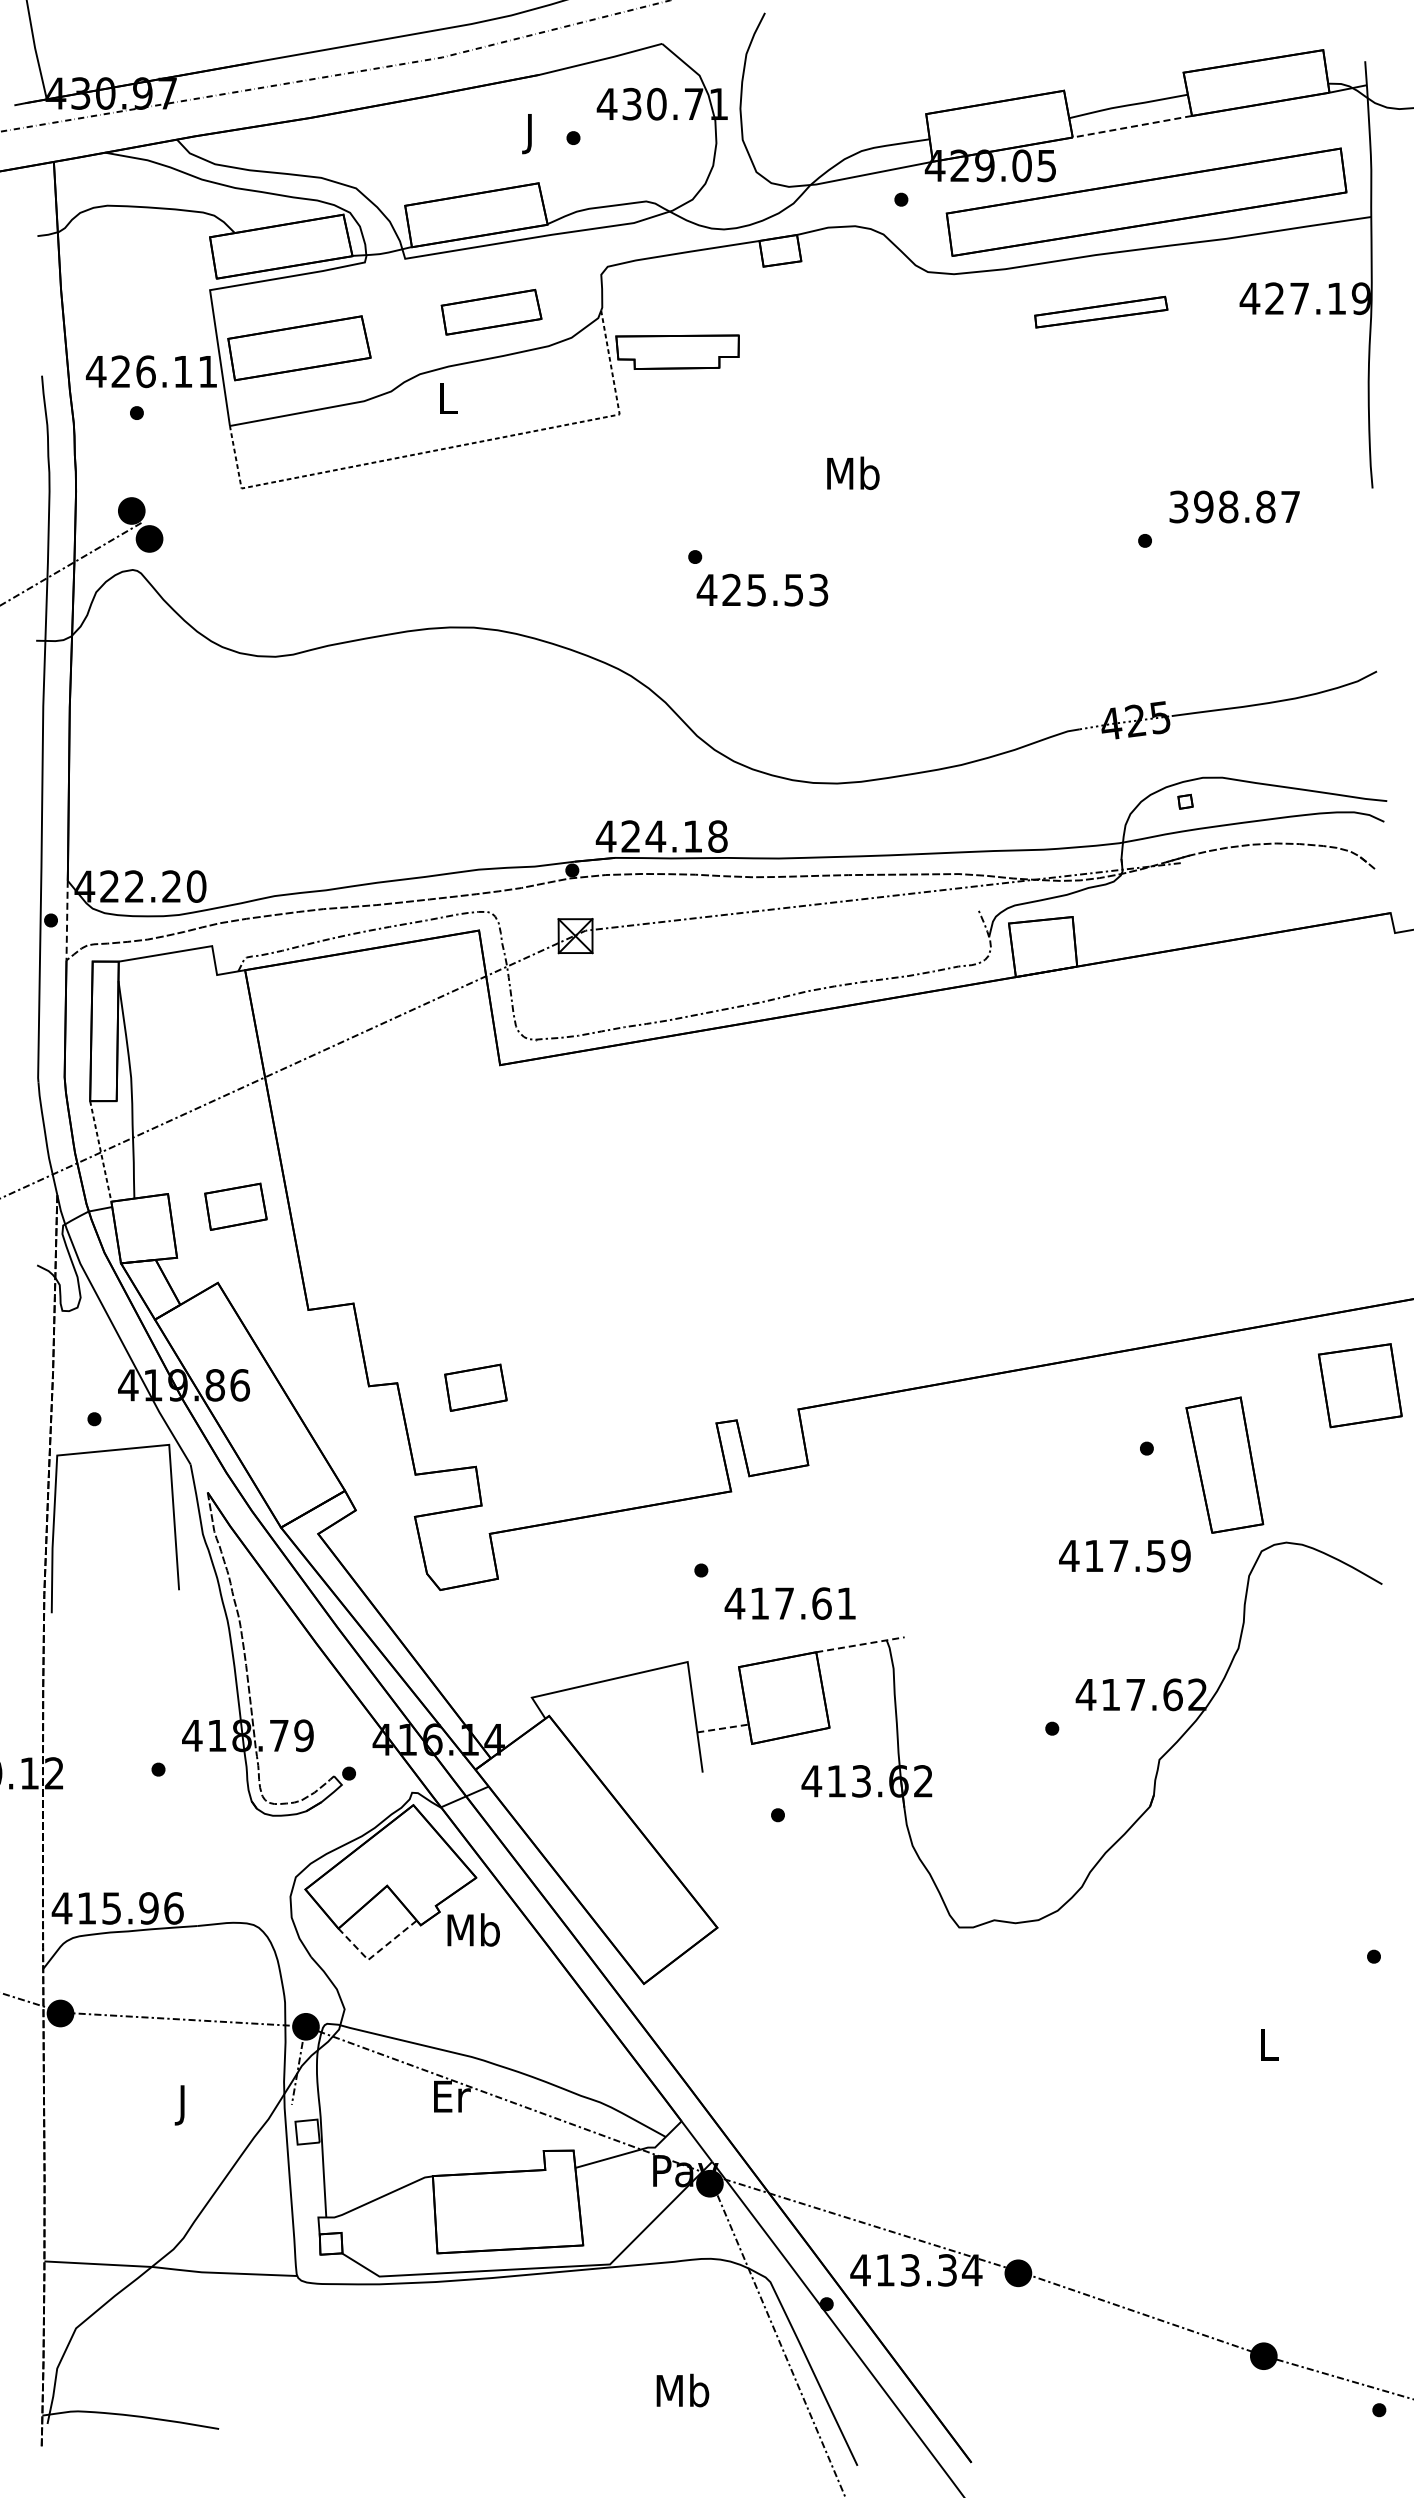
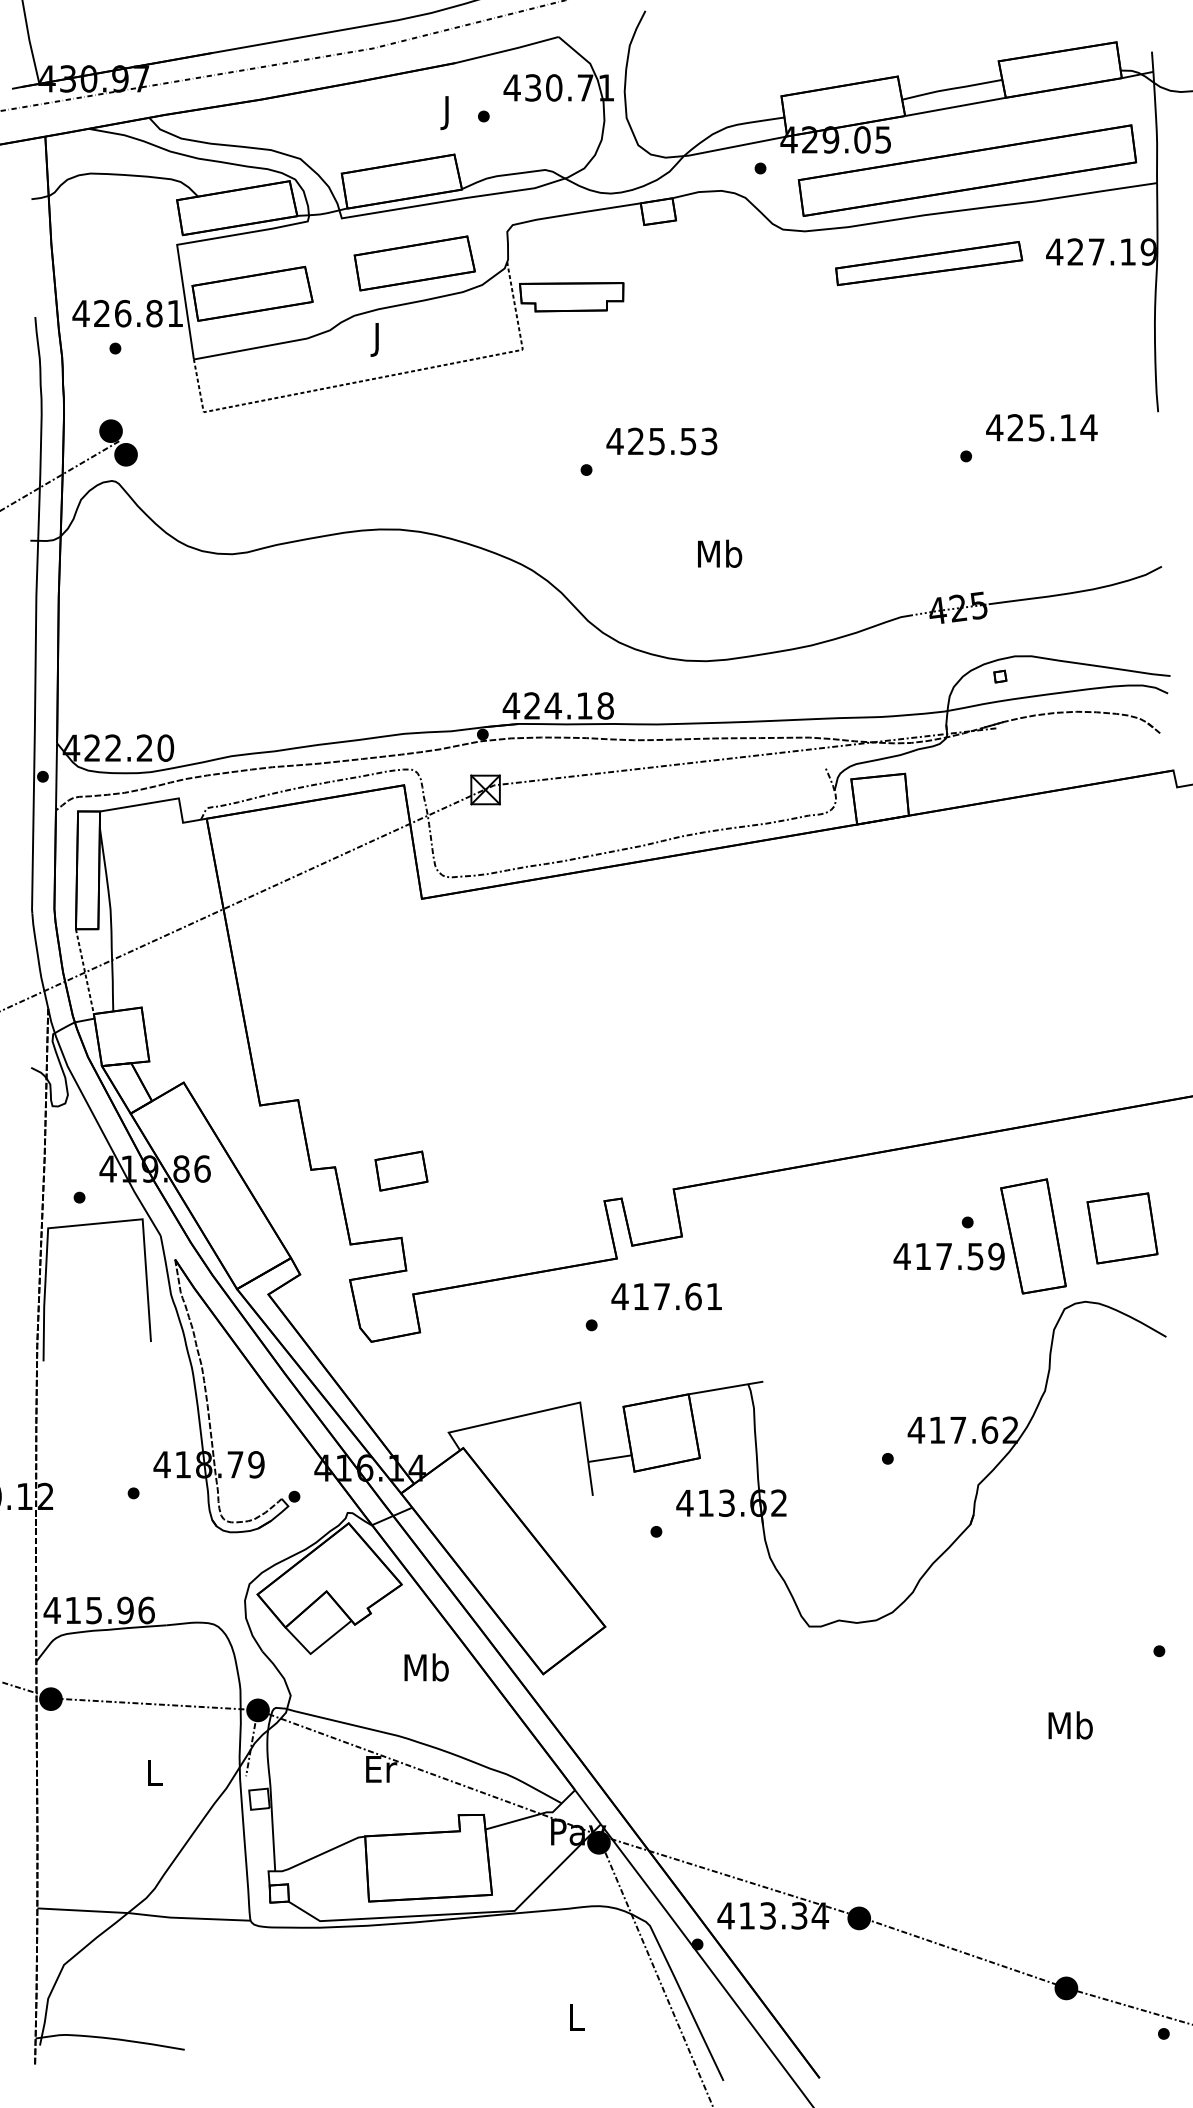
line: (1132, 126) -> (955, 106), dashed -> solid
part: (1101, 311) -> (929, 262), size x1.67
part: (491, 312) -> (414, 263), size x1.43
text: (182, 371) -> (153, 313), 426.11 -> 426.81
text: (448, 402) -> (378, 339), L -> J
text: (853, 473) -> (720, 553), moved
text: (1234, 506) -> (1041, 427), 398.87 -> 425.14
text: (762, 589) -> (661, 440), moved
line: (67, 920) -> (56, 776), dashed -> solid
part: (235, 1206) -> (198, 1018), removed
part: (1360, 1385) -> (1122, 1228), moved
text: (1124, 1555) -> (948, 1256), moved
text: (789, 1603) -> (666, 1296), moved
line: (860, 1644) -> (726, 1387), dashed -> solid
line: (723, 1728) -> (610, 1458), dashed -> solid
text: (473, 1929) -> (426, 1667), moved
line: (375, 1954) -> (316, 1649), dashed -> solid
text: (1268, 2044) -> (1070, 1725), L -> Mb
text: (183, 2105) -> (154, 1776), J -> L
text: (682, 2390) -> (575, 2017), Mb -> L

